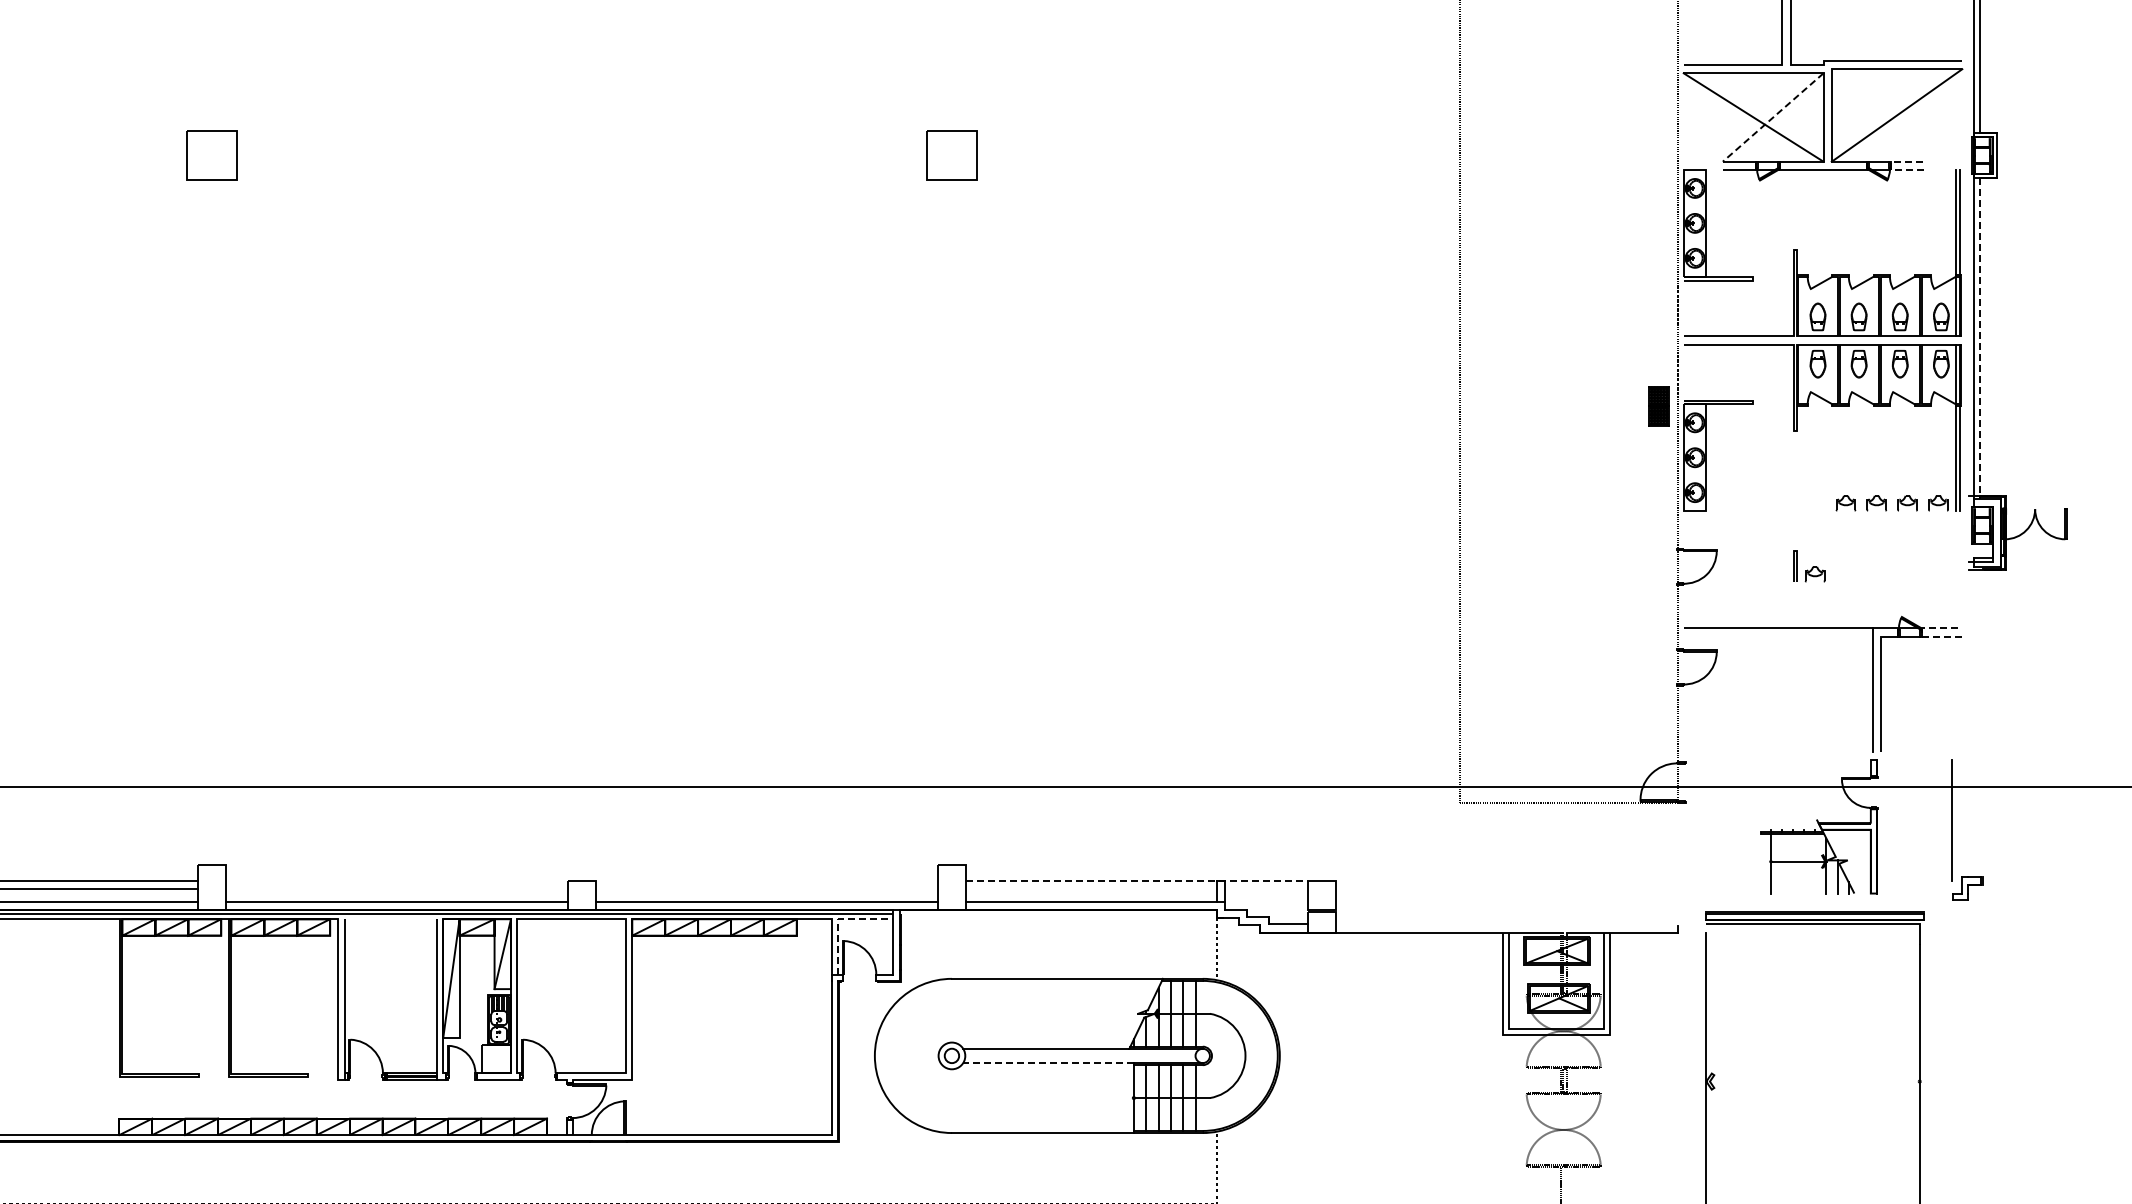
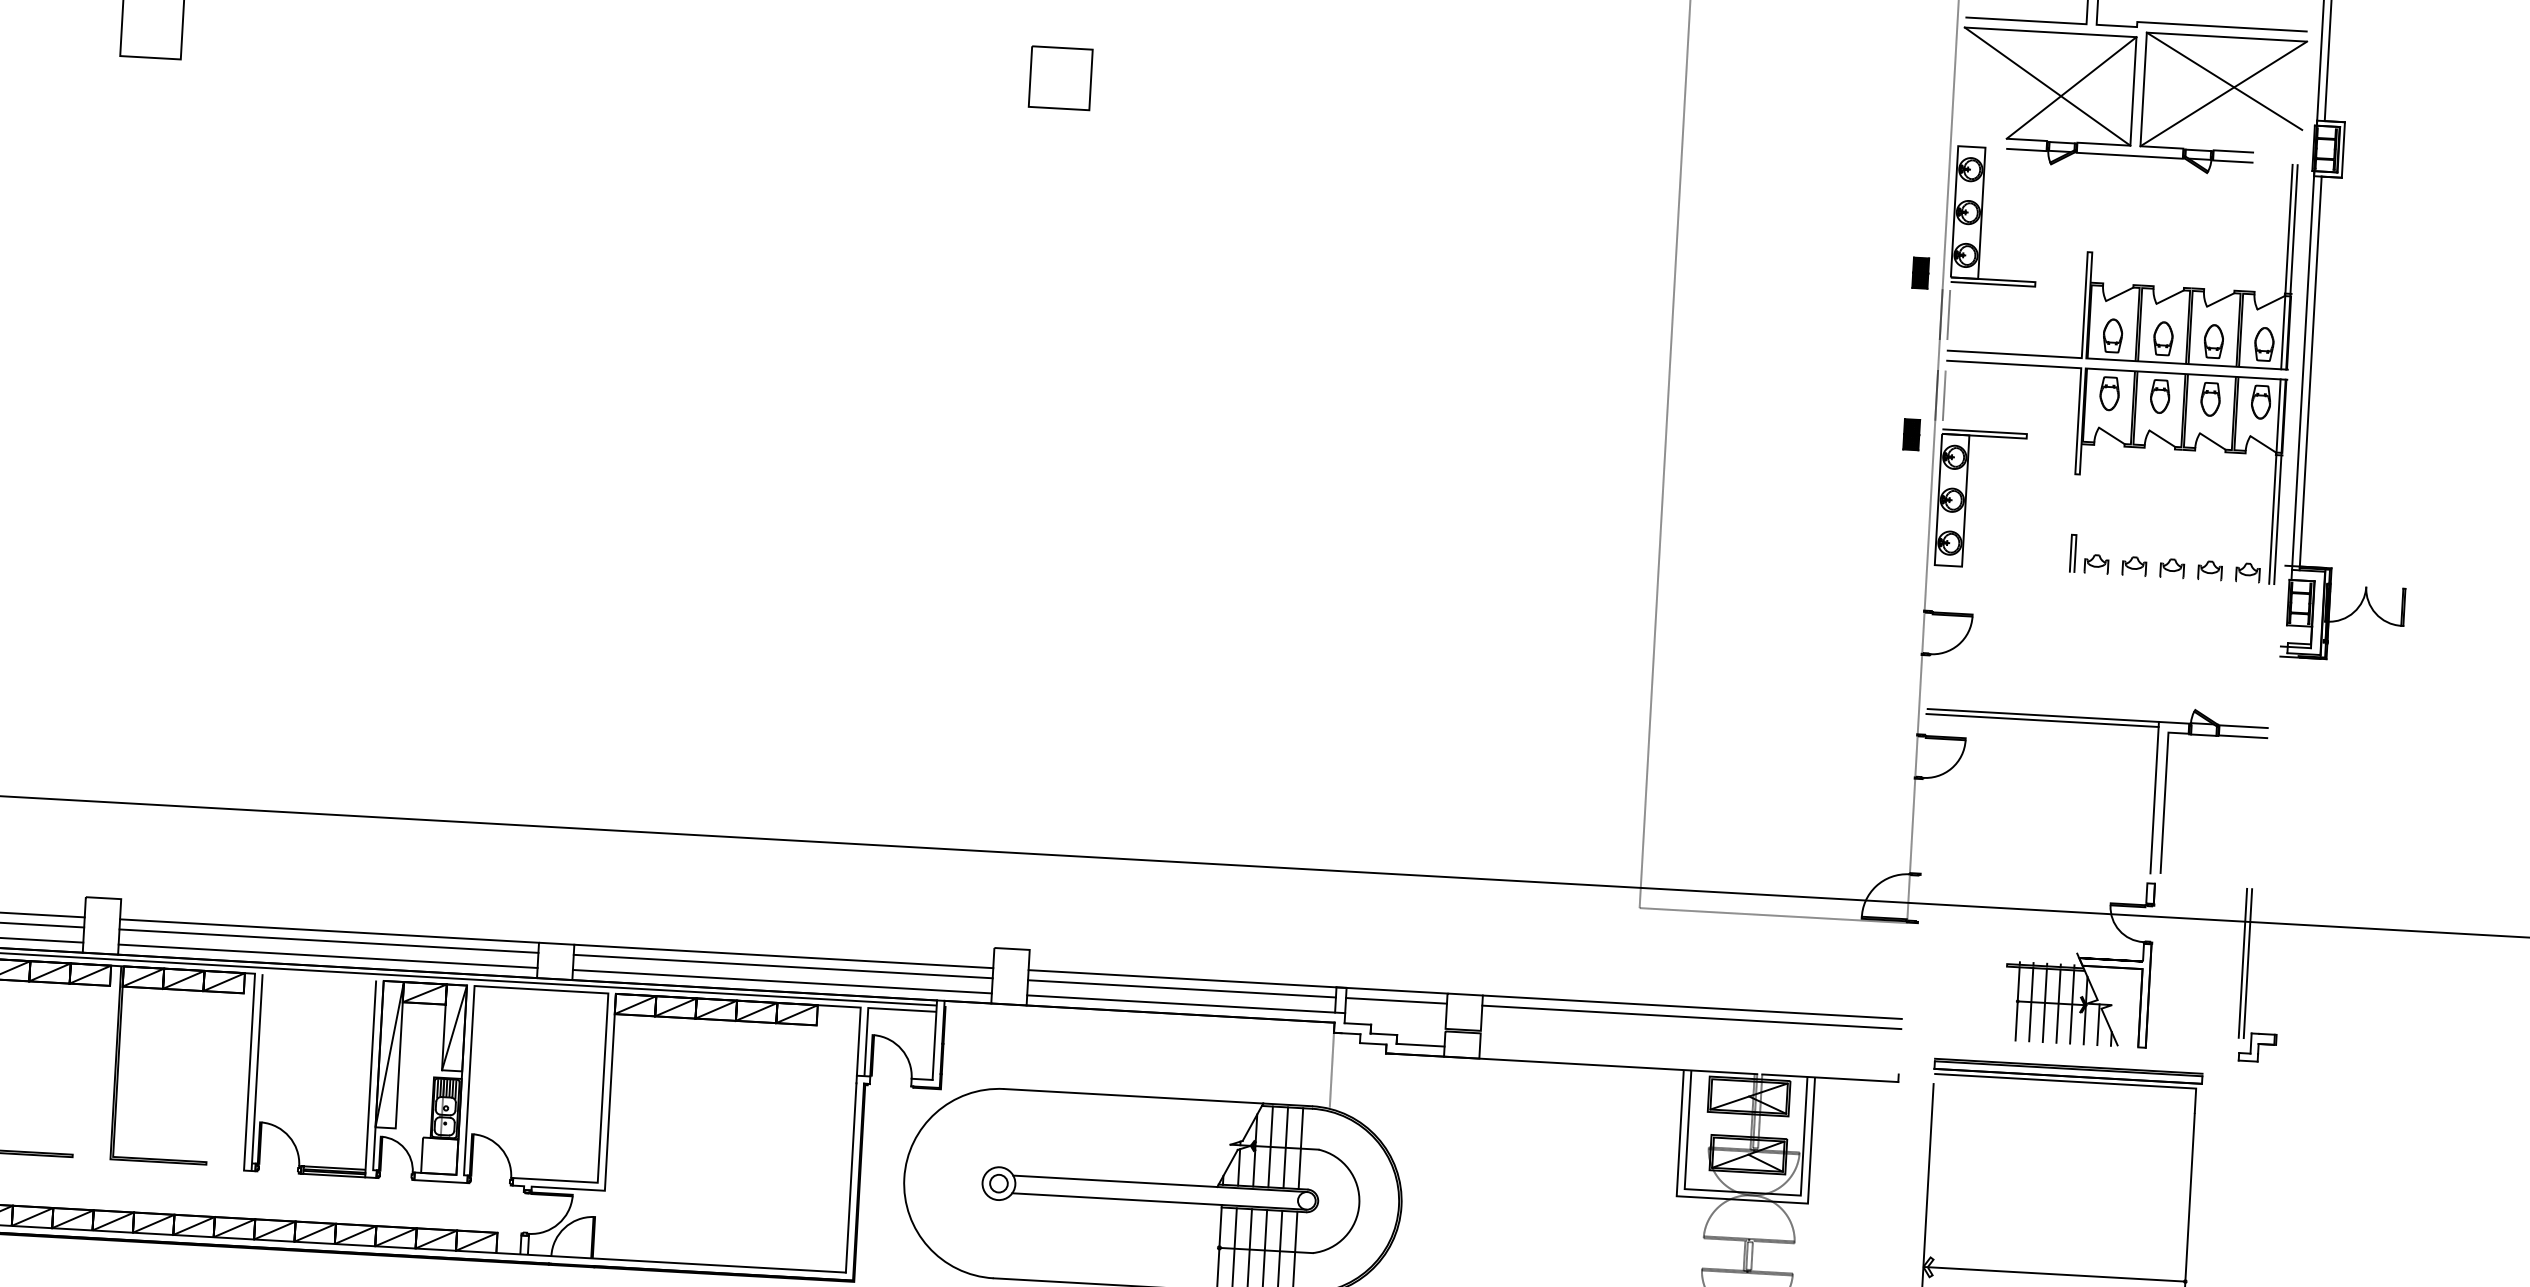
line: (1896, 105) -> (2223, 81), added
line: (1772, 117) -> (2070, 87), dashed -> solid
line: (1891, 165) -> (2213, 154), dashed -> solid
part: (1658, 274) -> (1920, 272), added
line: (1683, 307) -> (1948, 315), added
line: (1980, 339) -> (2310, 374), dashed -> solid
line: (1683, 373) -> (1943, 396), added
part: (1658, 406) -> (1910, 434), size x0.62
part: (1809, 566) -> (2090, 554), moved
line: (1777, 632) -> (2041, 720), added
line: (1922, 632) -> (2219, 730), dashed -> solid
line: (1956, 820) -> (2248, 963), added
line: (1782, 863) -> (2031, 1004), added
line: (1793, 863) -> (2045, 1005), added
line: (1804, 863) -> (2058, 1005), added
line: (1815, 863) -> (2072, 1006), added
line: (396, 881) -> (329, 931), added
line: (766, 881) -> (783, 956), added
line: (1136, 881) -> (1237, 982), dashed -> solid
line: (1506, 881) -> (1691, 1007), added
line: (396, 889) -> (328, 941), added
line: (766, 889) -> (782, 966), added
line: (1091, 889) -> (1181, 988), added
line: (1266, 889) -> (1396, 1000), added
line: (1506, 889) -> (1691, 1017), added
line: (837, 919) -> (867, 1008), dashed -> solid
line: (1048, 1063) -> (1116, 1199), dashed -> solid
line: (1813, 1081) -> (2054, 1274), added

